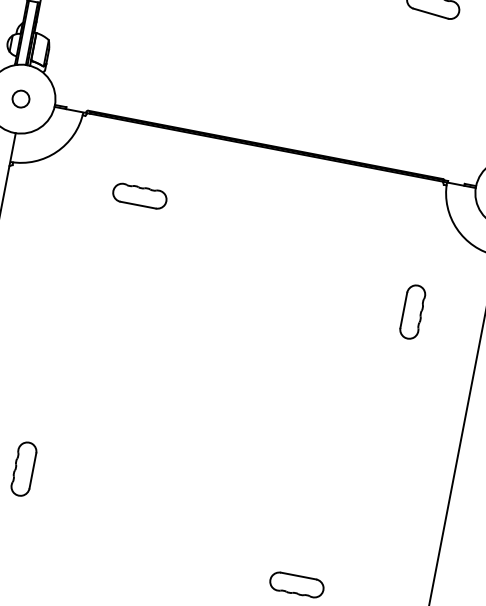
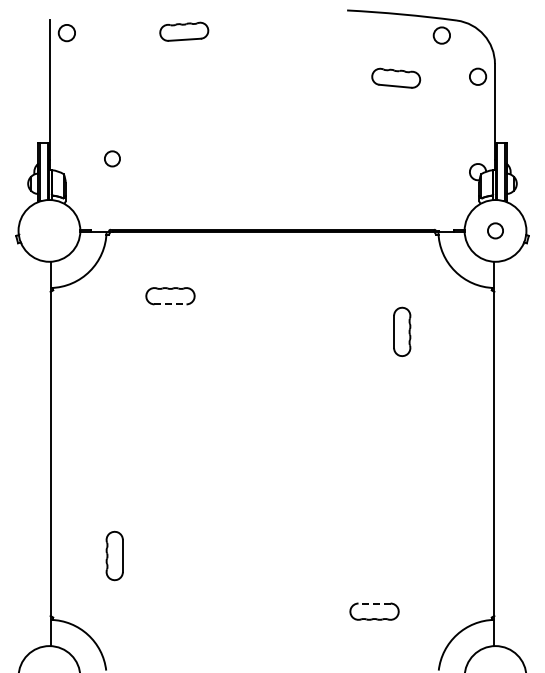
circle: (21, 98) -> (112, 158), moved
line: (138, 205) -> (170, 304), solid -> dashed
part: (413, 311) -> (402, 331), moved
line: (298, 576) -> (374, 603), solid -> dashed

